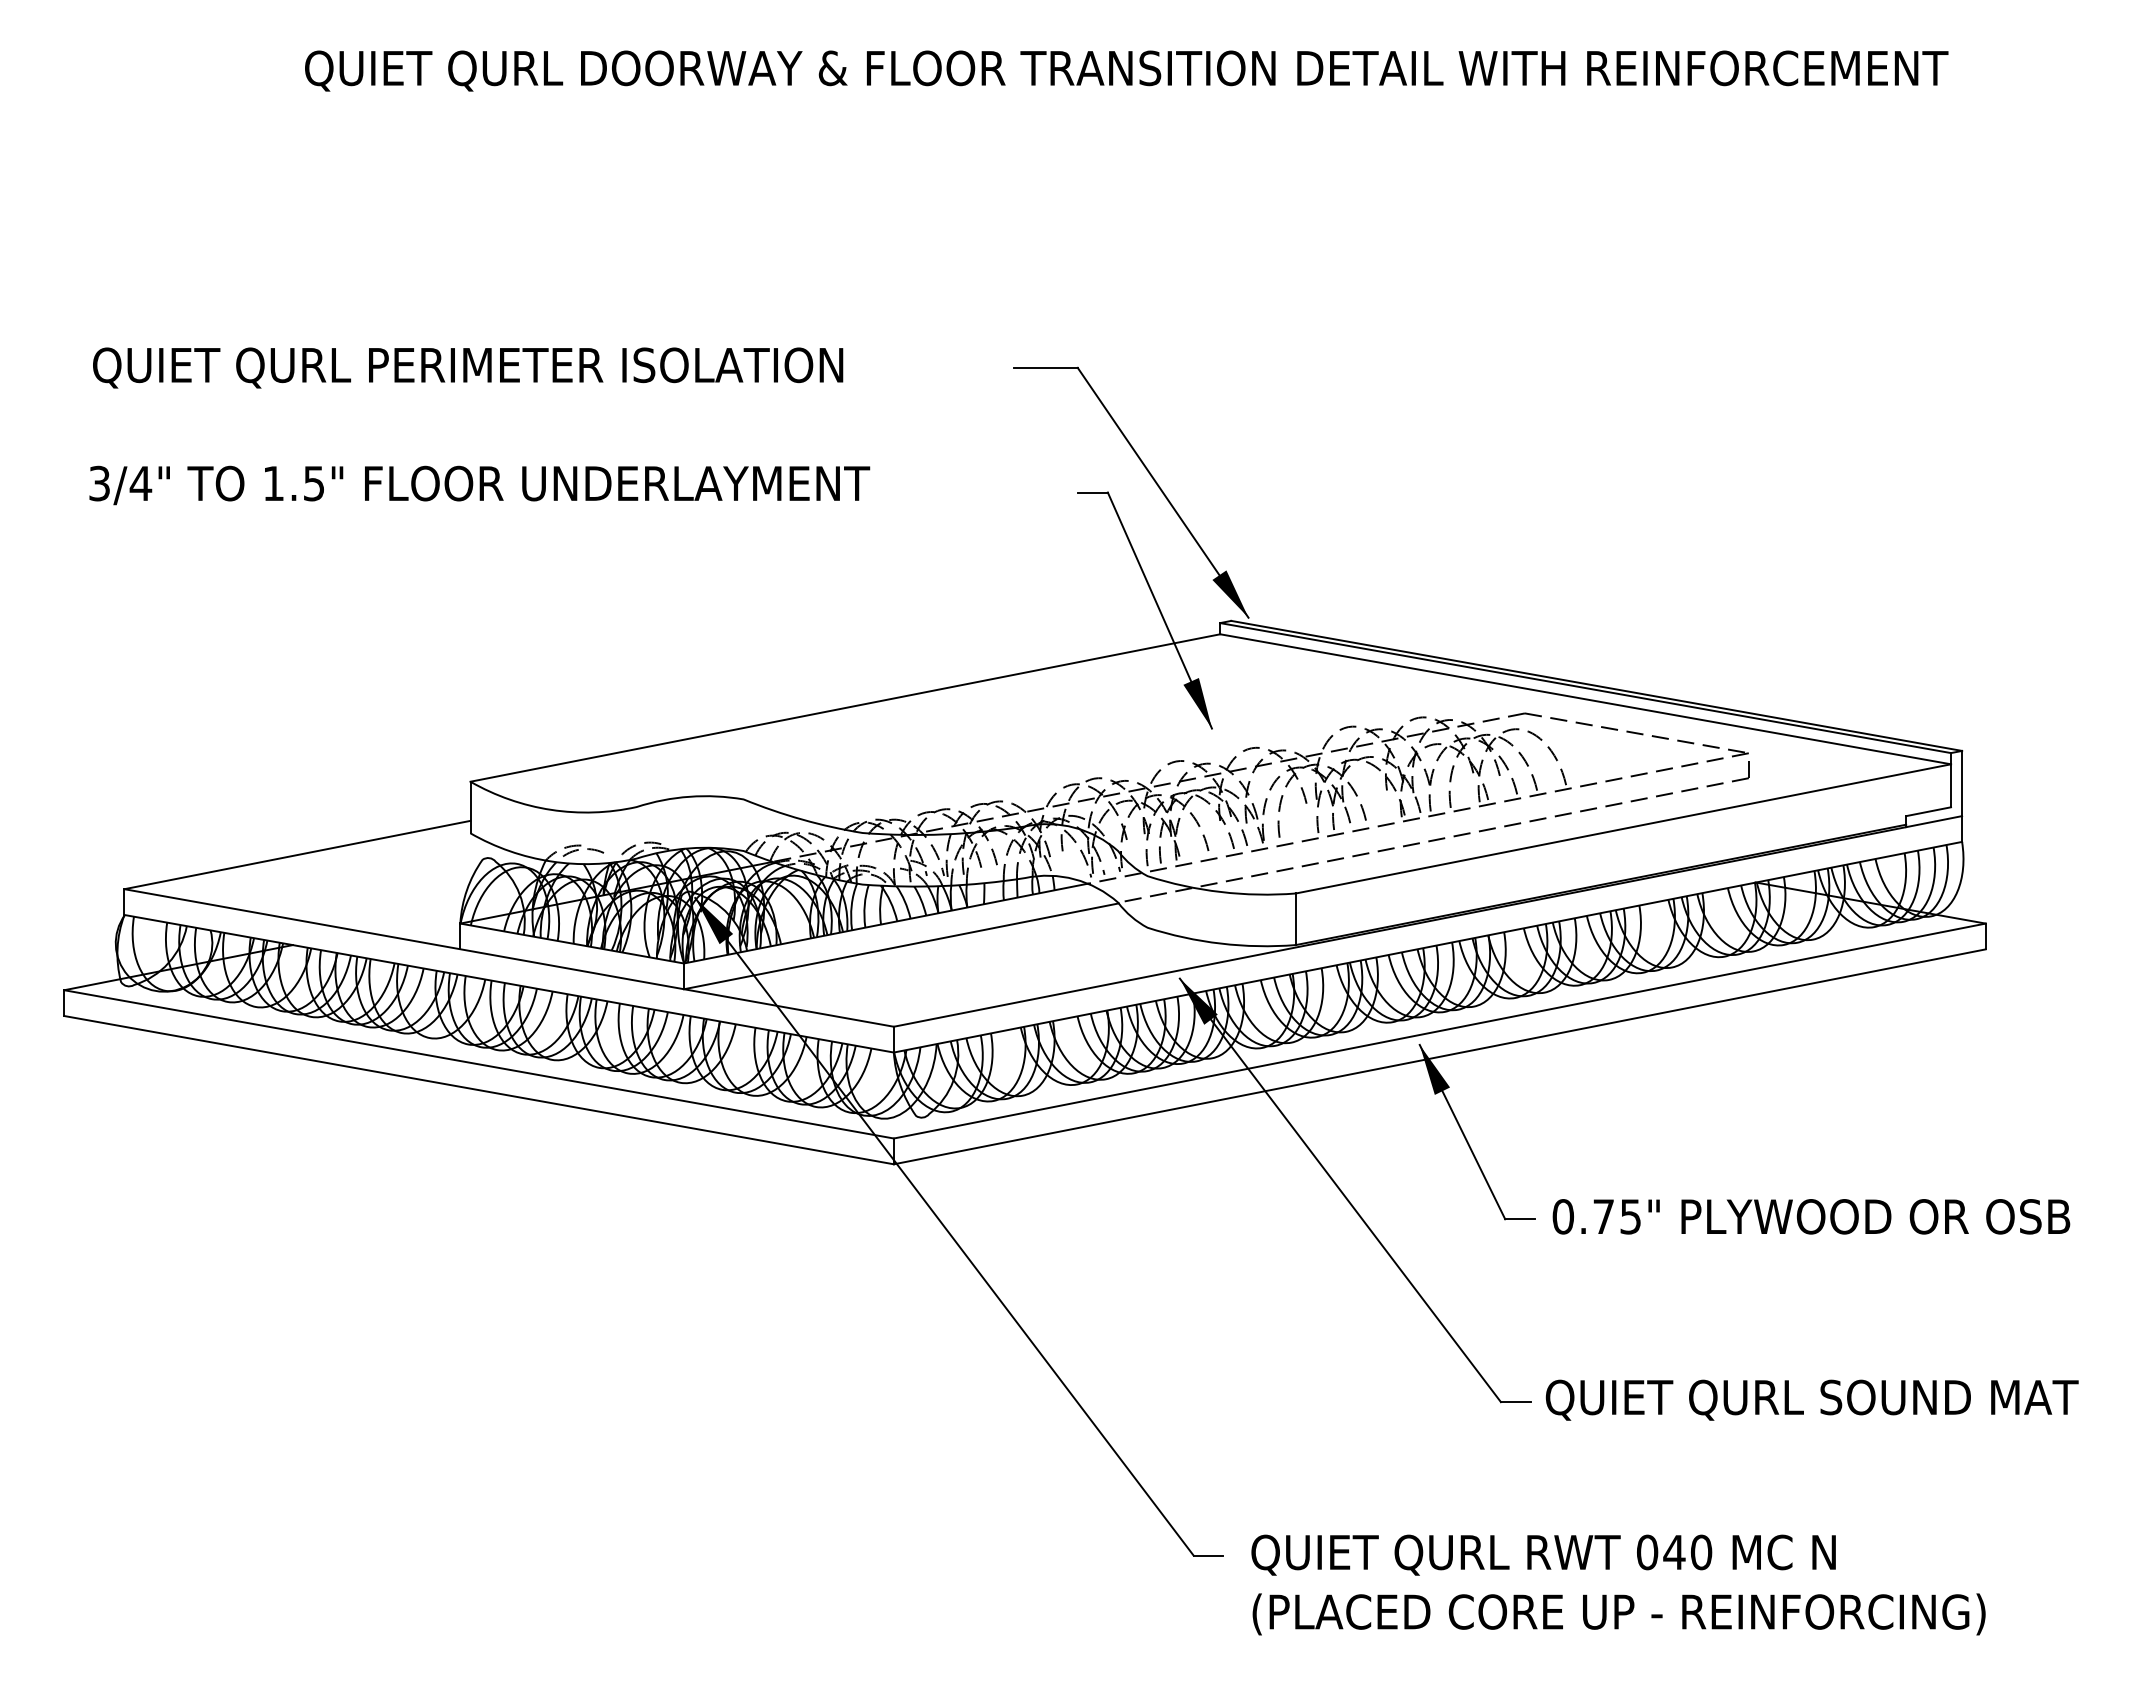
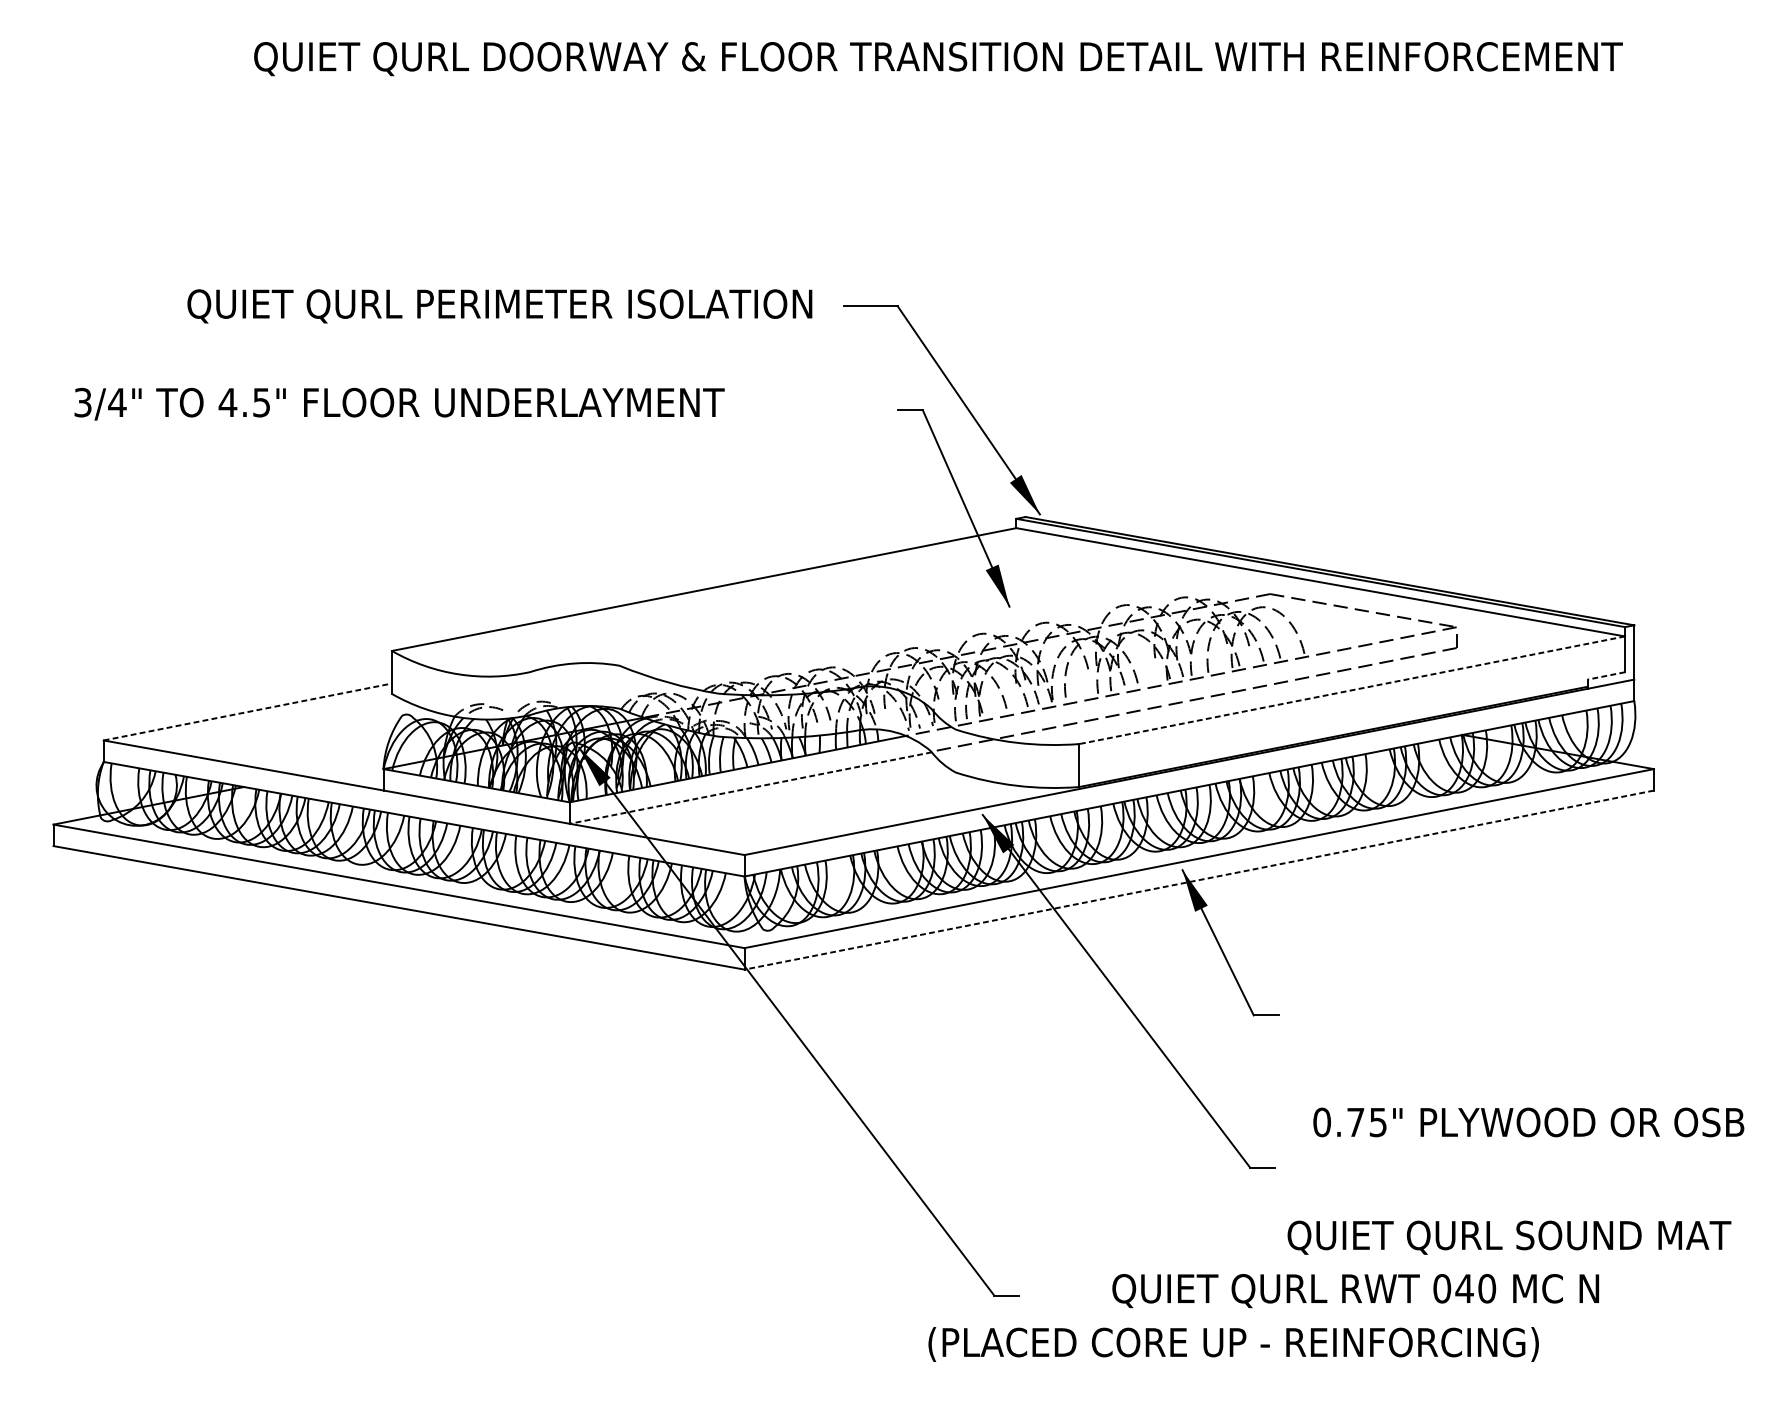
text: (468, 367) -> (500, 305), moved
text: (273, 483) -> (227, 402), 1.5" -> 4.5"
line: (1928, 811) -> (1606, 675), solid -> dashed
line: (1623, 828) -> (1352, 689), solid -> dashed
line: (297, 854) -> (247, 711), solid -> dashed
line: (901, 946) -> (750, 788), solid -> dashed
line: (1439, 1056) -> (1199, 879), solid -> dashed
text: (1811, 1216) -> (1528, 1122), moved
text: (1811, 1399) -> (1508, 1237), moved
text: (1543, 1554) -> (1355, 1290), moved
text: (1618, 1614) -> (1233, 1344), moved

